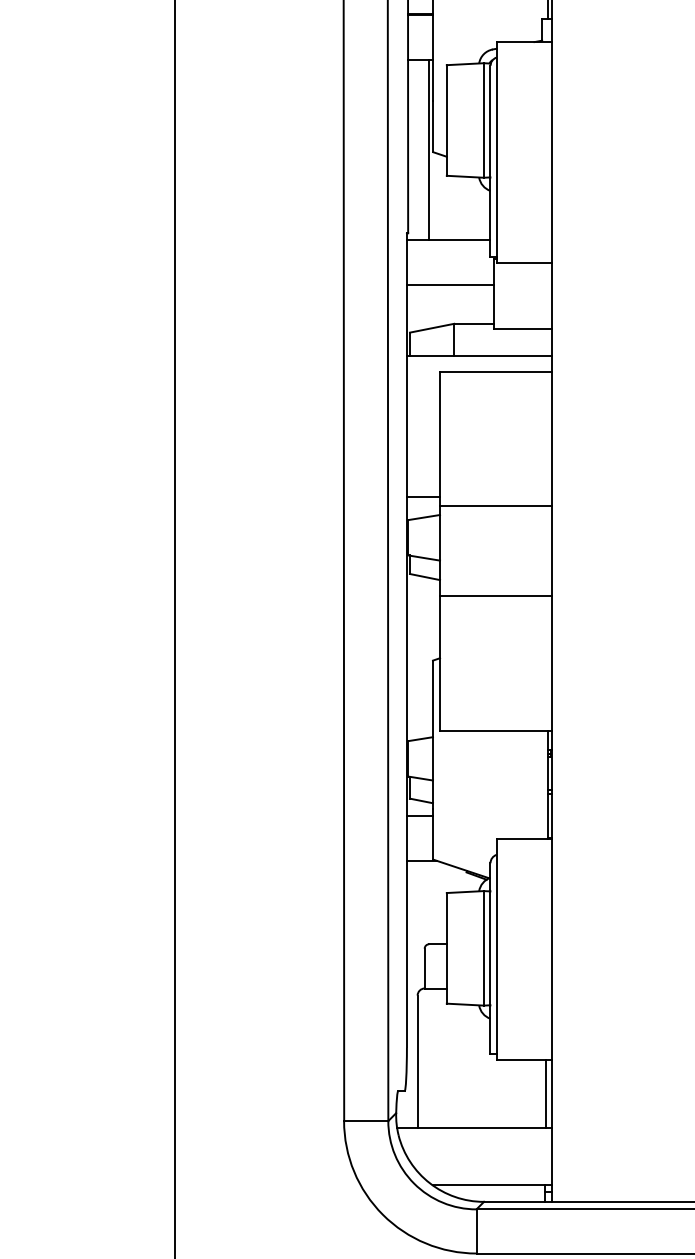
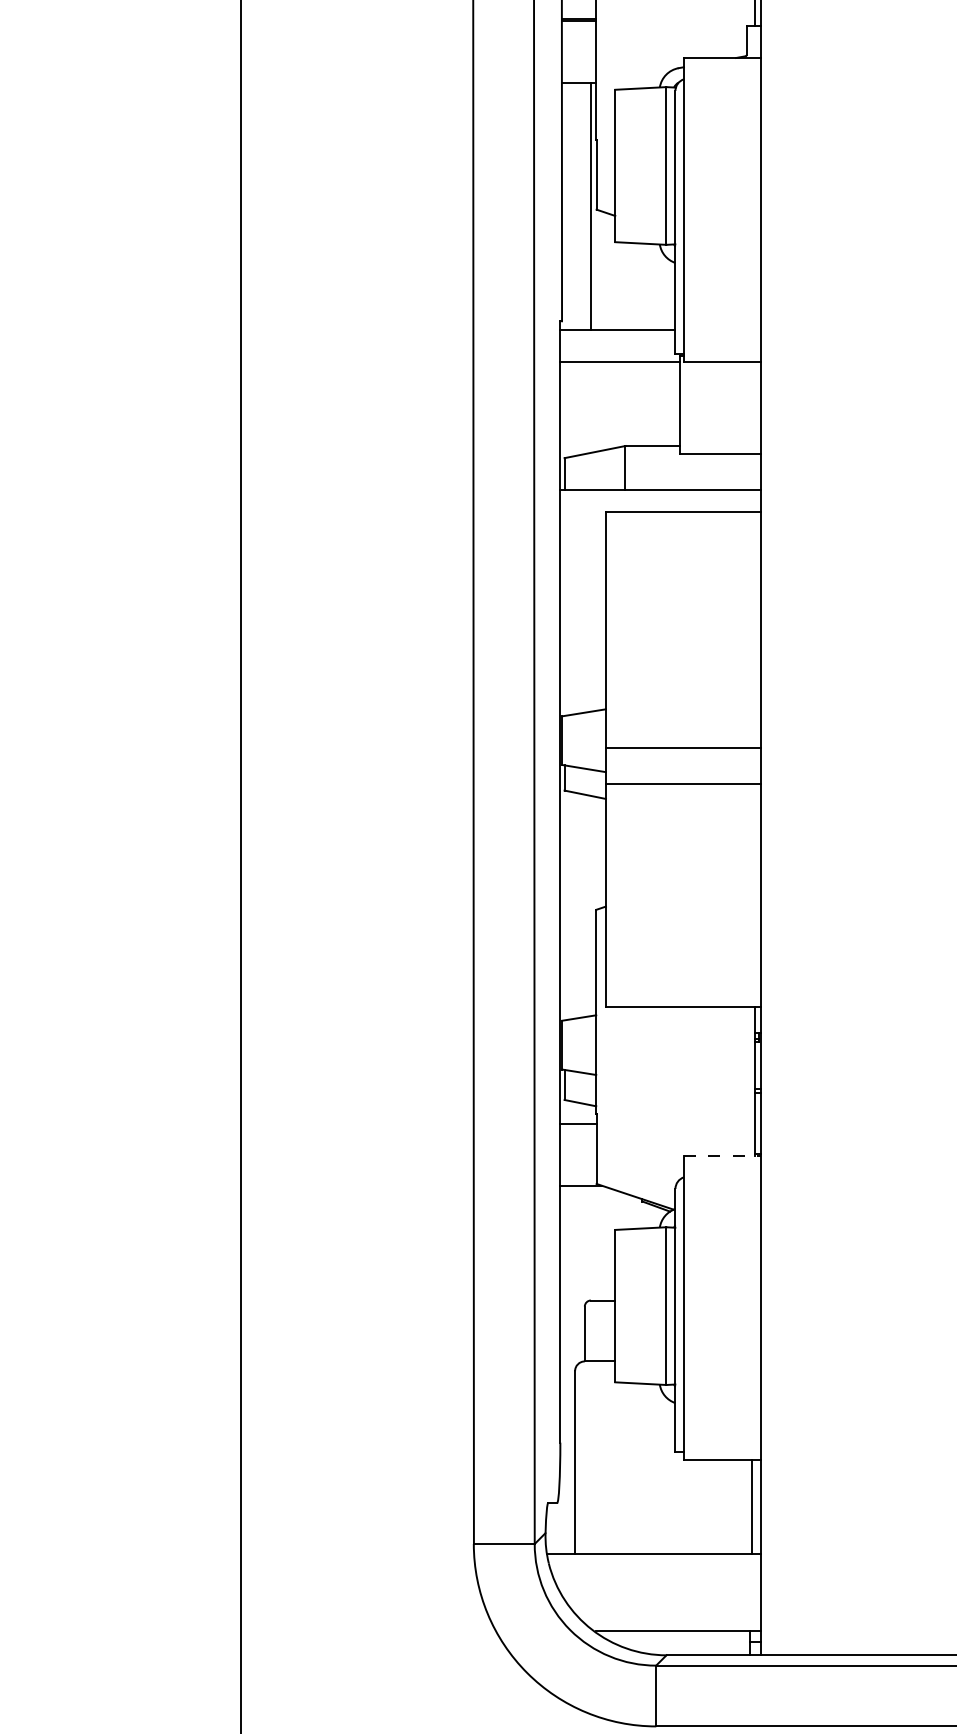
line: (450, 284) -> (620, 362), moved
line: (423, 497) -> (582, 685), removed
line: (495, 506) -> (682, 748), moved
line: (495, 596) -> (682, 784), moved
line: (524, 839) -> (722, 1156), solid -> dashed

